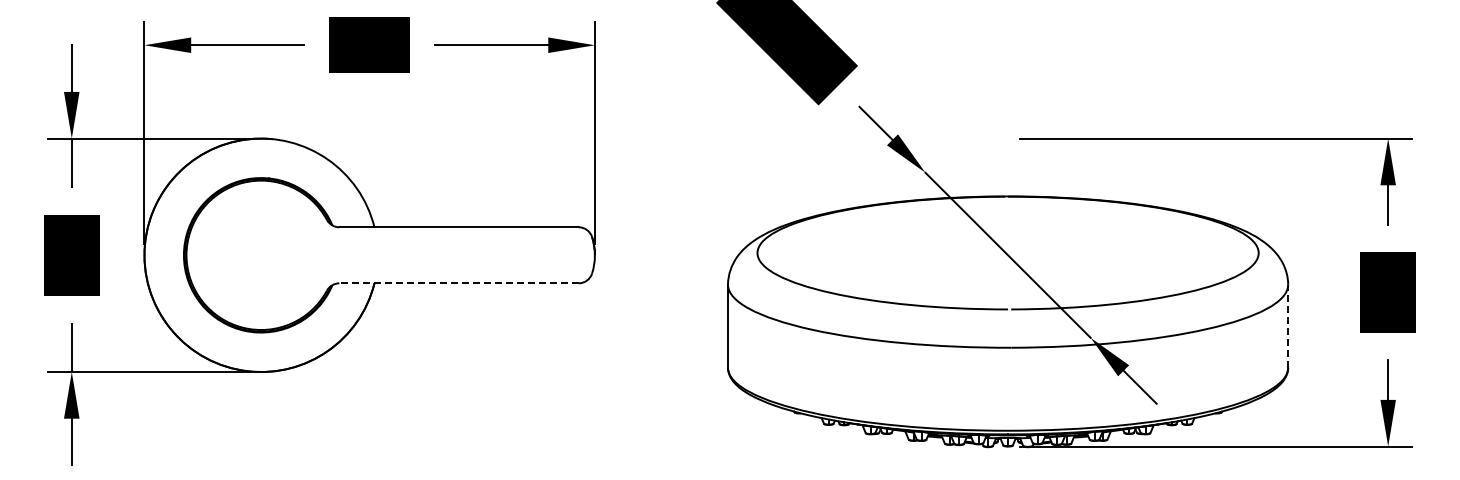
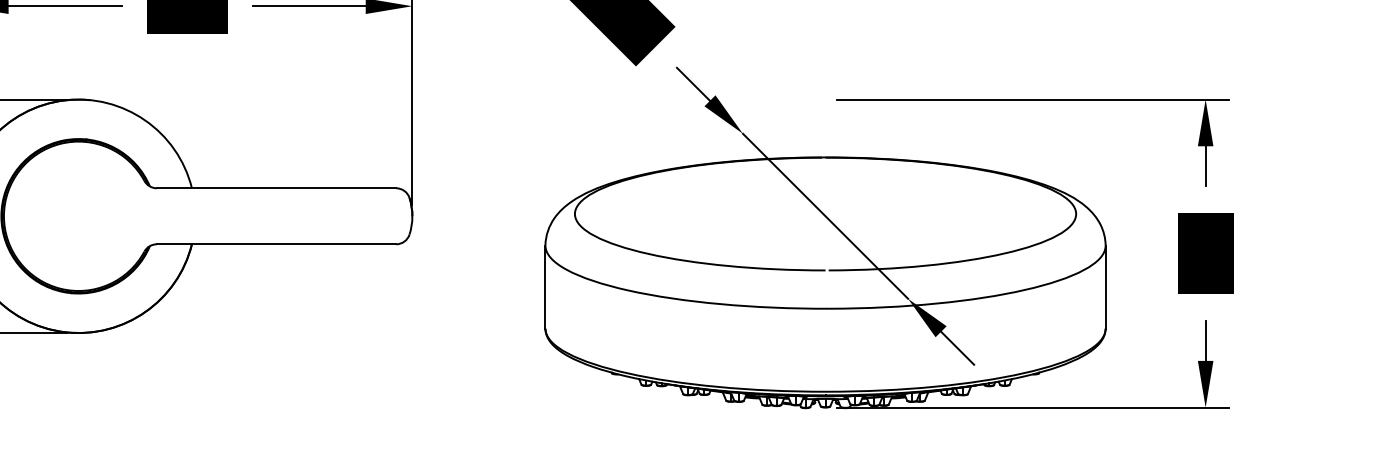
line: (459, 283) -> (276, 244), dashed -> solid
line: (1288, 326) -> (1105, 287), dashed -> solid

